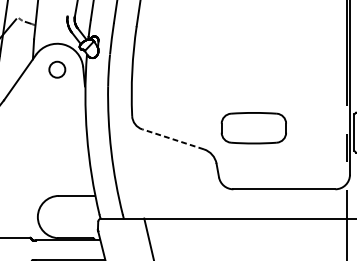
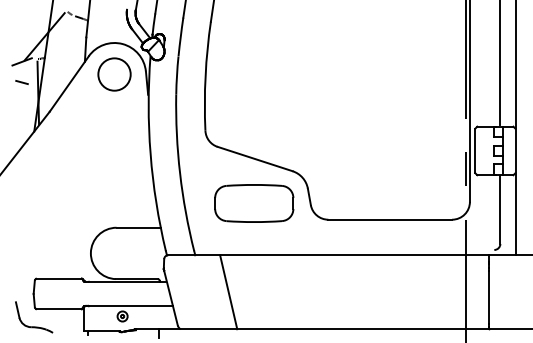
circle: (57, 69) -> (114, 74), size x1.67
part: (254, 128) -> (254, 203), moved
line: (172, 138) -> (254, 158), dashed -> solid

